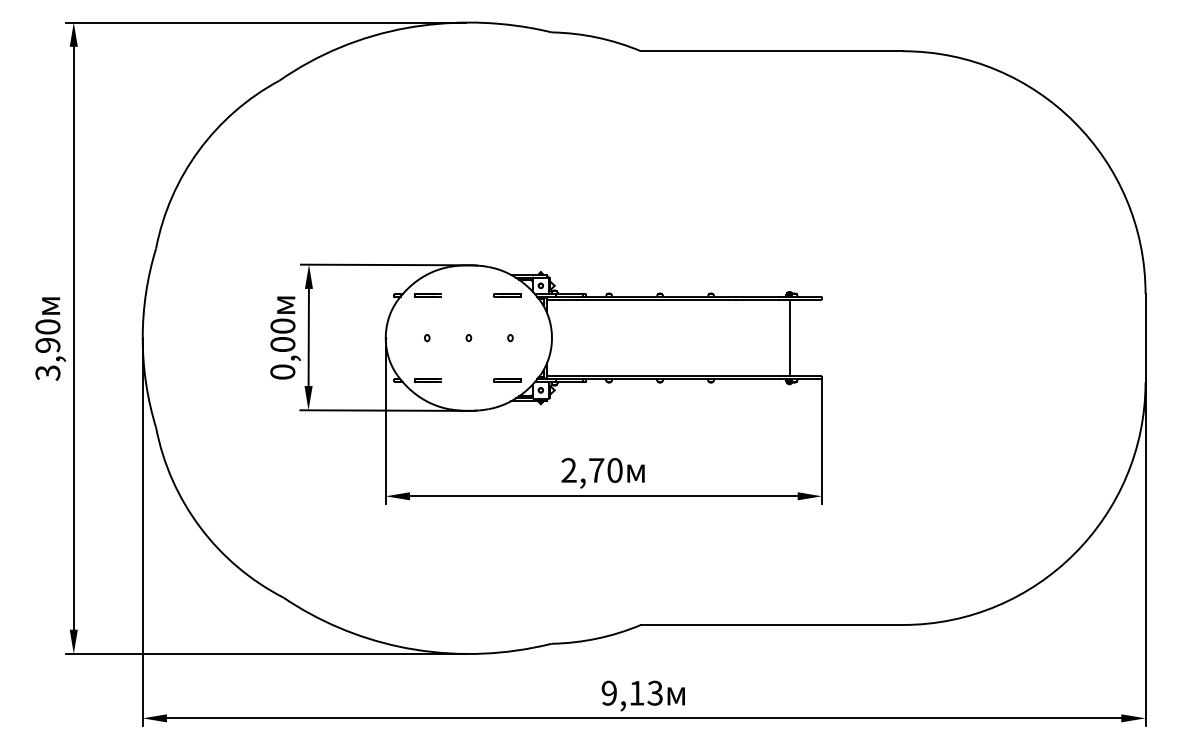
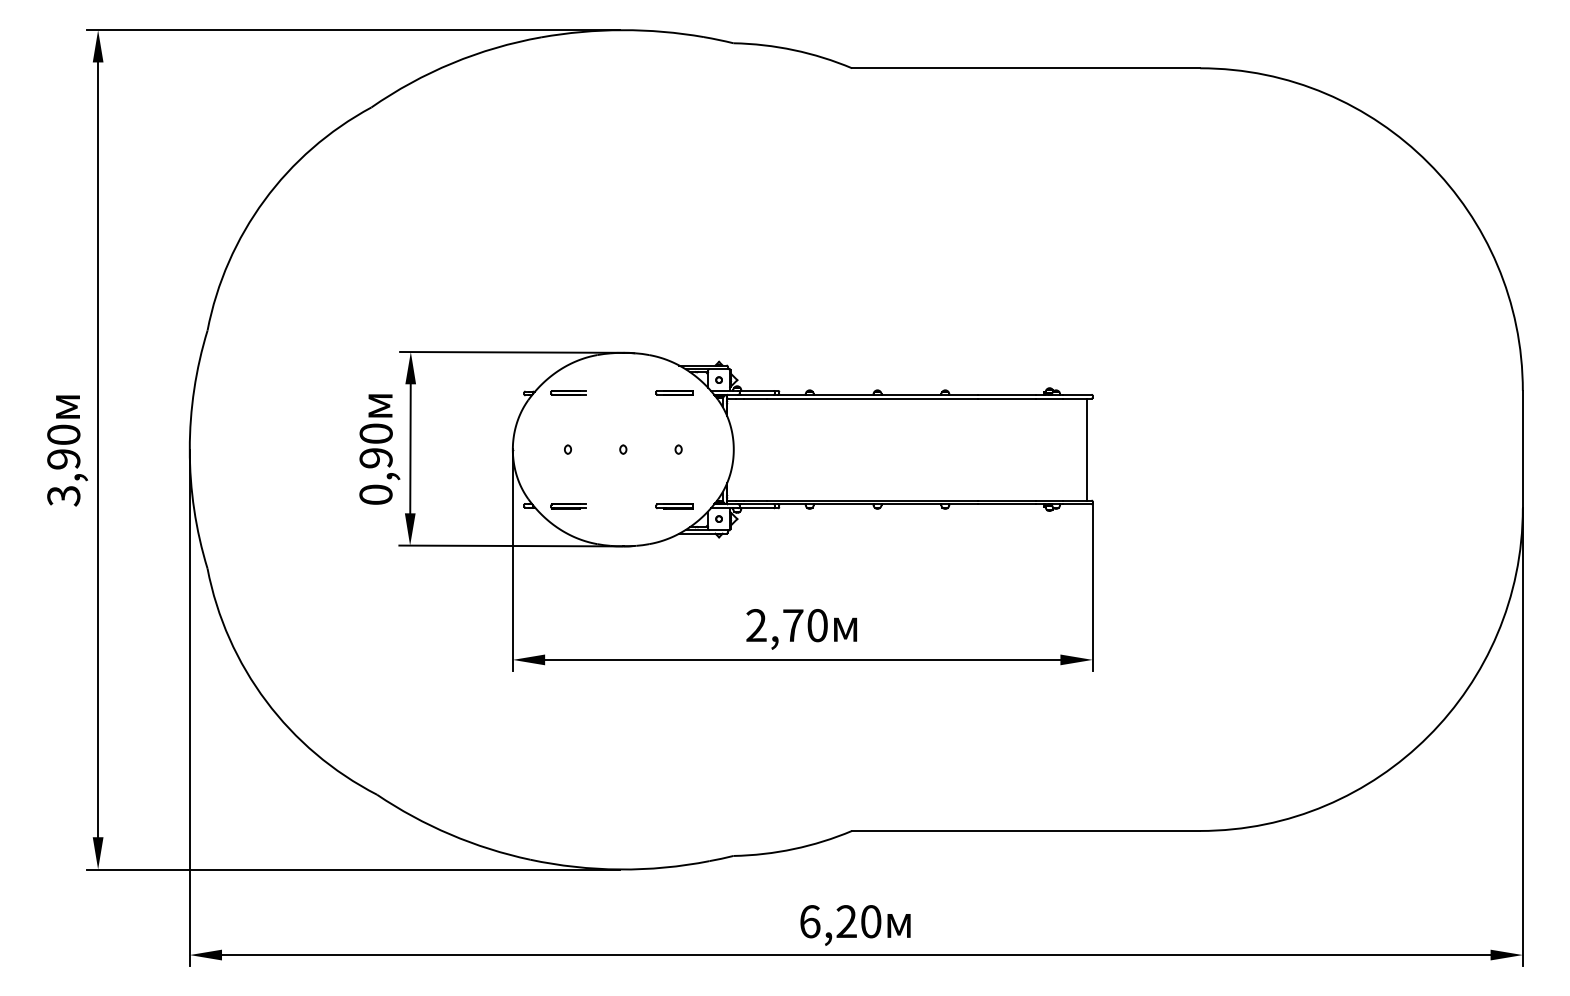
line: (790, 337) -> (1086, 448), moved
text: (282, 344) -> (375, 458), 0,00 -> 0,90
text: (631, 692) -> (839, 920), 9,13 -> 6,20

